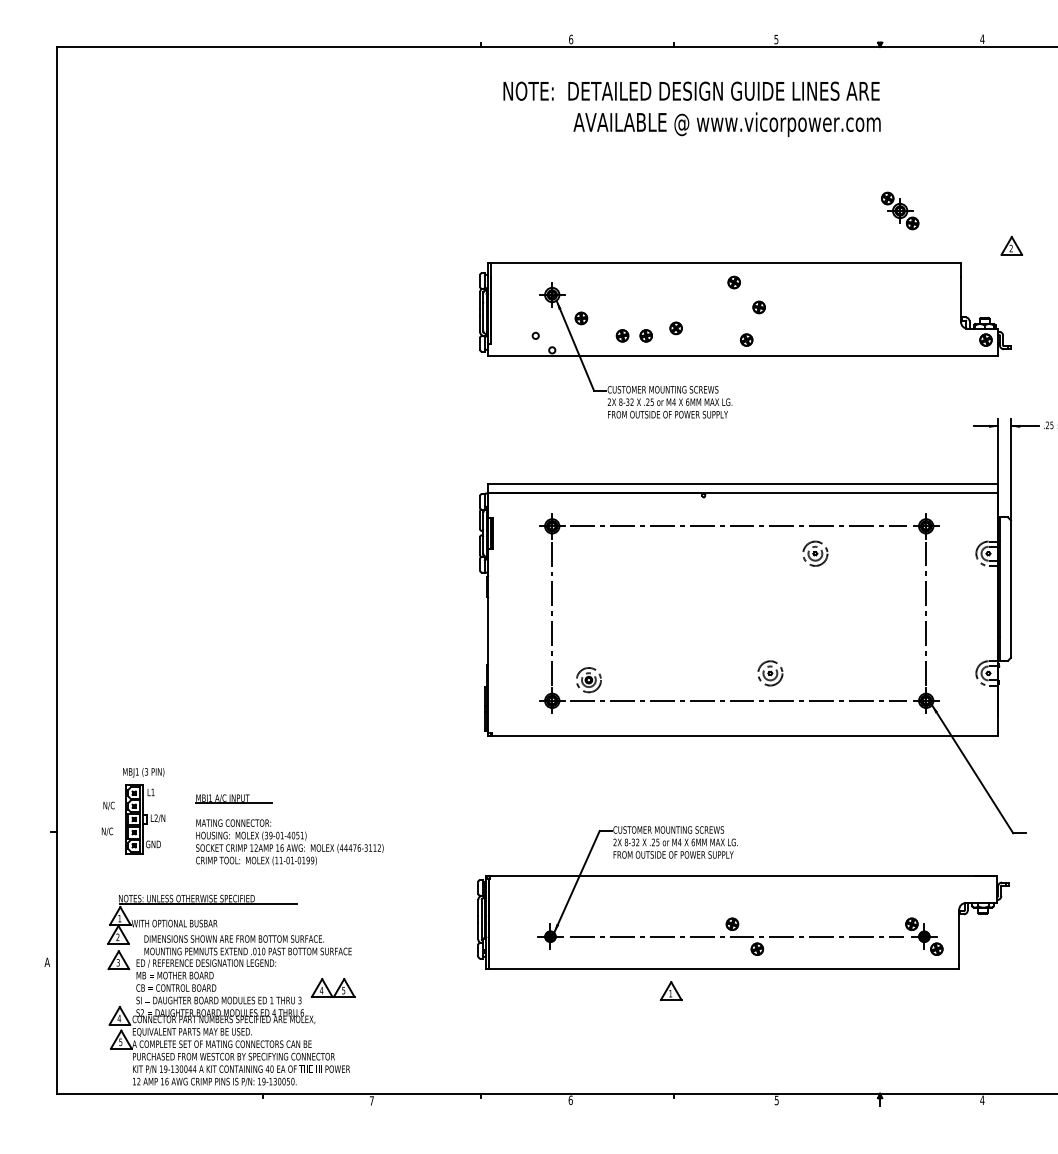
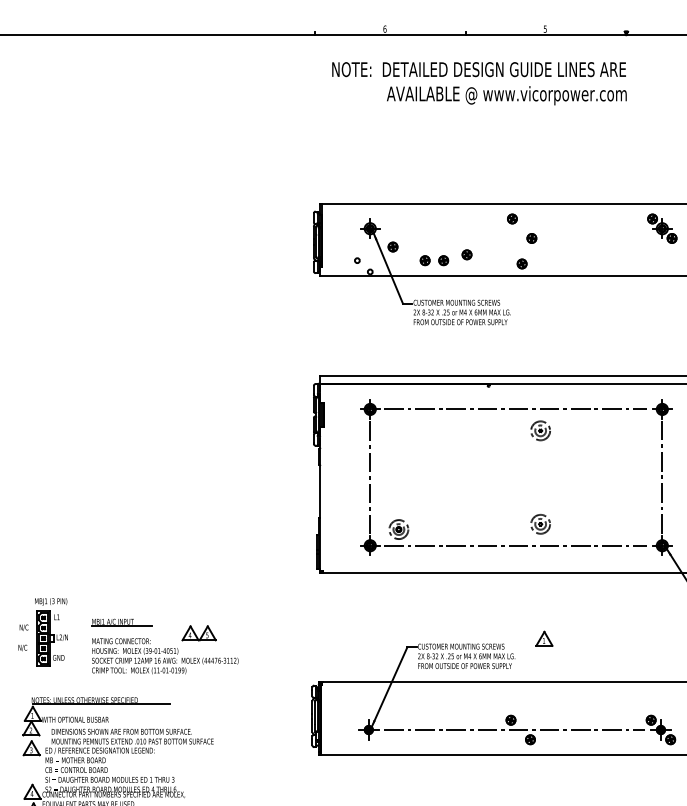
part: (900, 210) -> (662, 228), moved
part: (815, 553) -> (540, 430), moved
part: (332, 987) -> (198, 632), moved
part: (670, 990) -> (543, 638), moved

